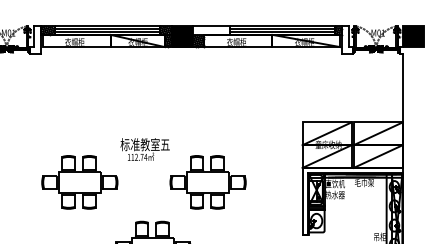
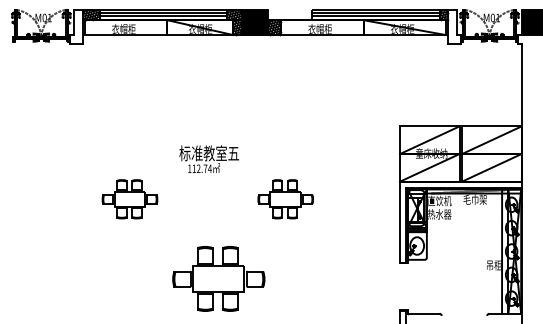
line: (211, 26) -> (289, 9), removed
part: (79, 182) -> (129, 199), size x0.6
part: (208, 182) -> (285, 199), size x0.6

